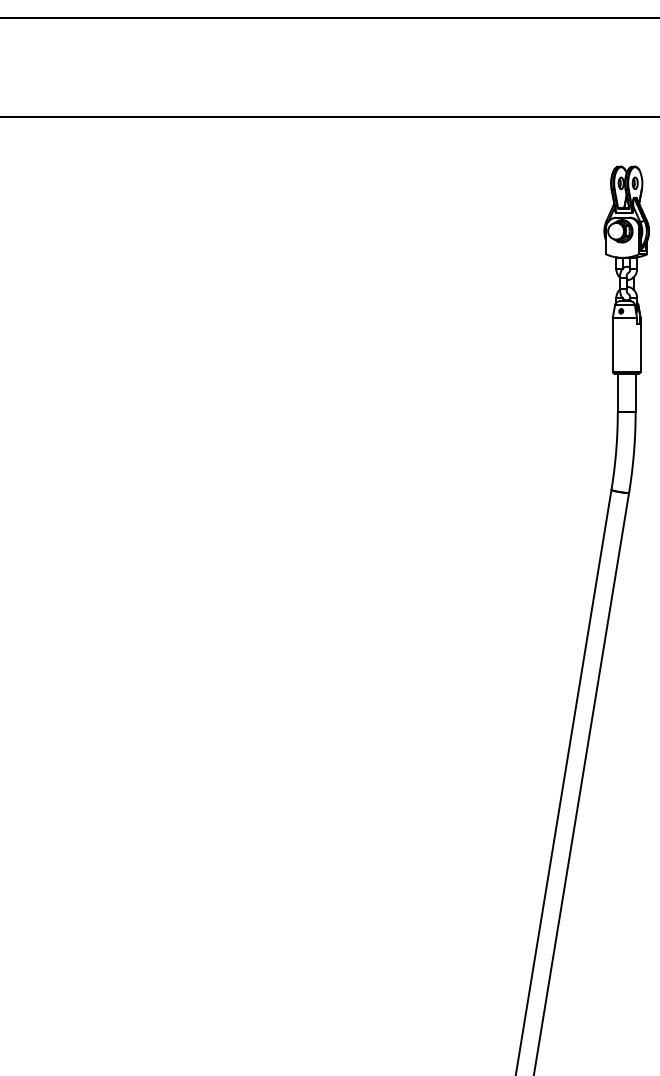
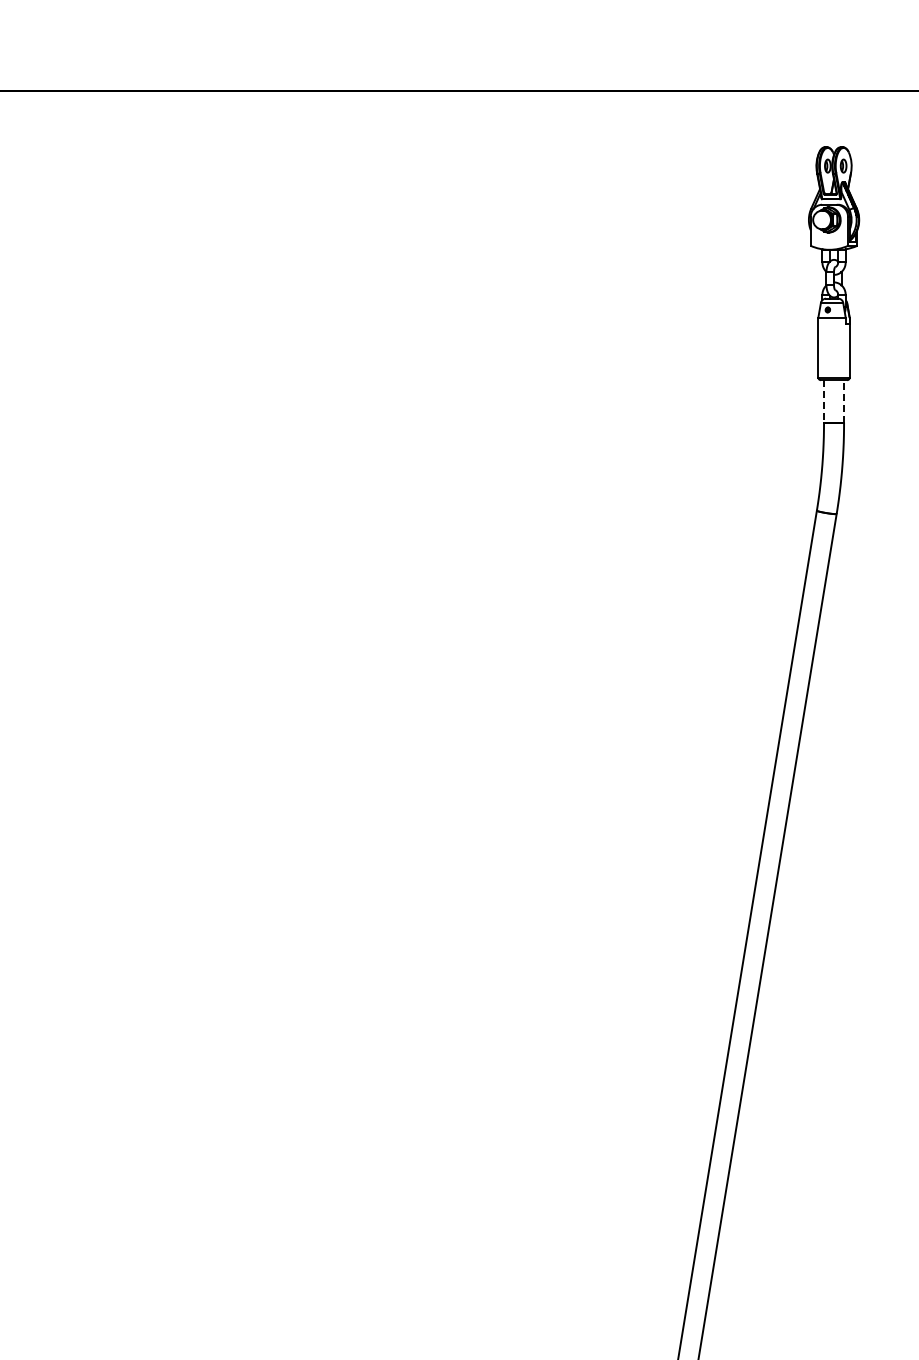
line: (636, 391) -> (844, 400), solid -> dashed
line: (618, 392) -> (824, 401), solid -> dashed

